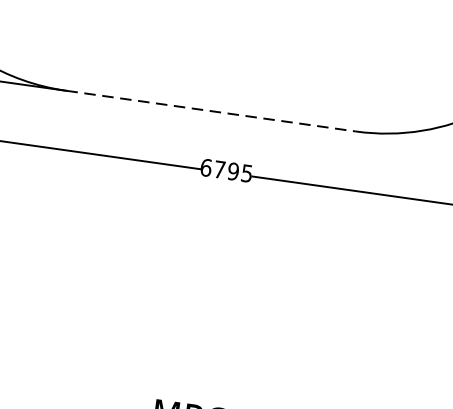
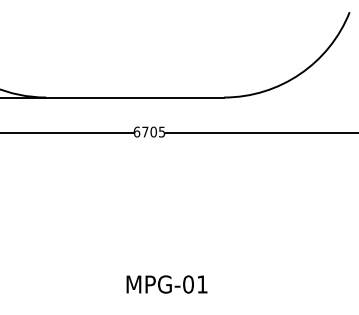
line: (211, 111) -> (135, 97), dashed -> solid
text: (232, 172) -> (153, 132), 6795 -> 6705

